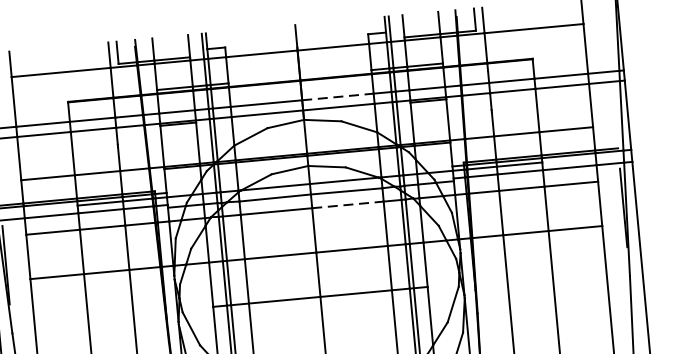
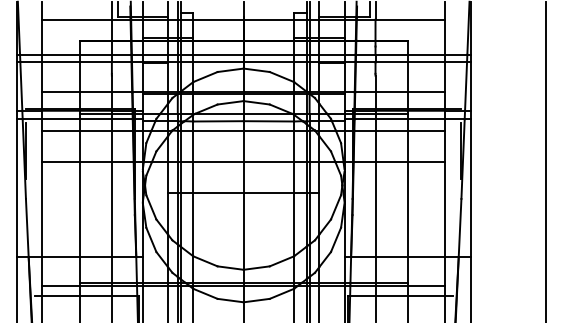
line: (338, 96) -> (269, 54), dashed -> solid
line: (348, 204) -> (269, 130), dashed -> solid

